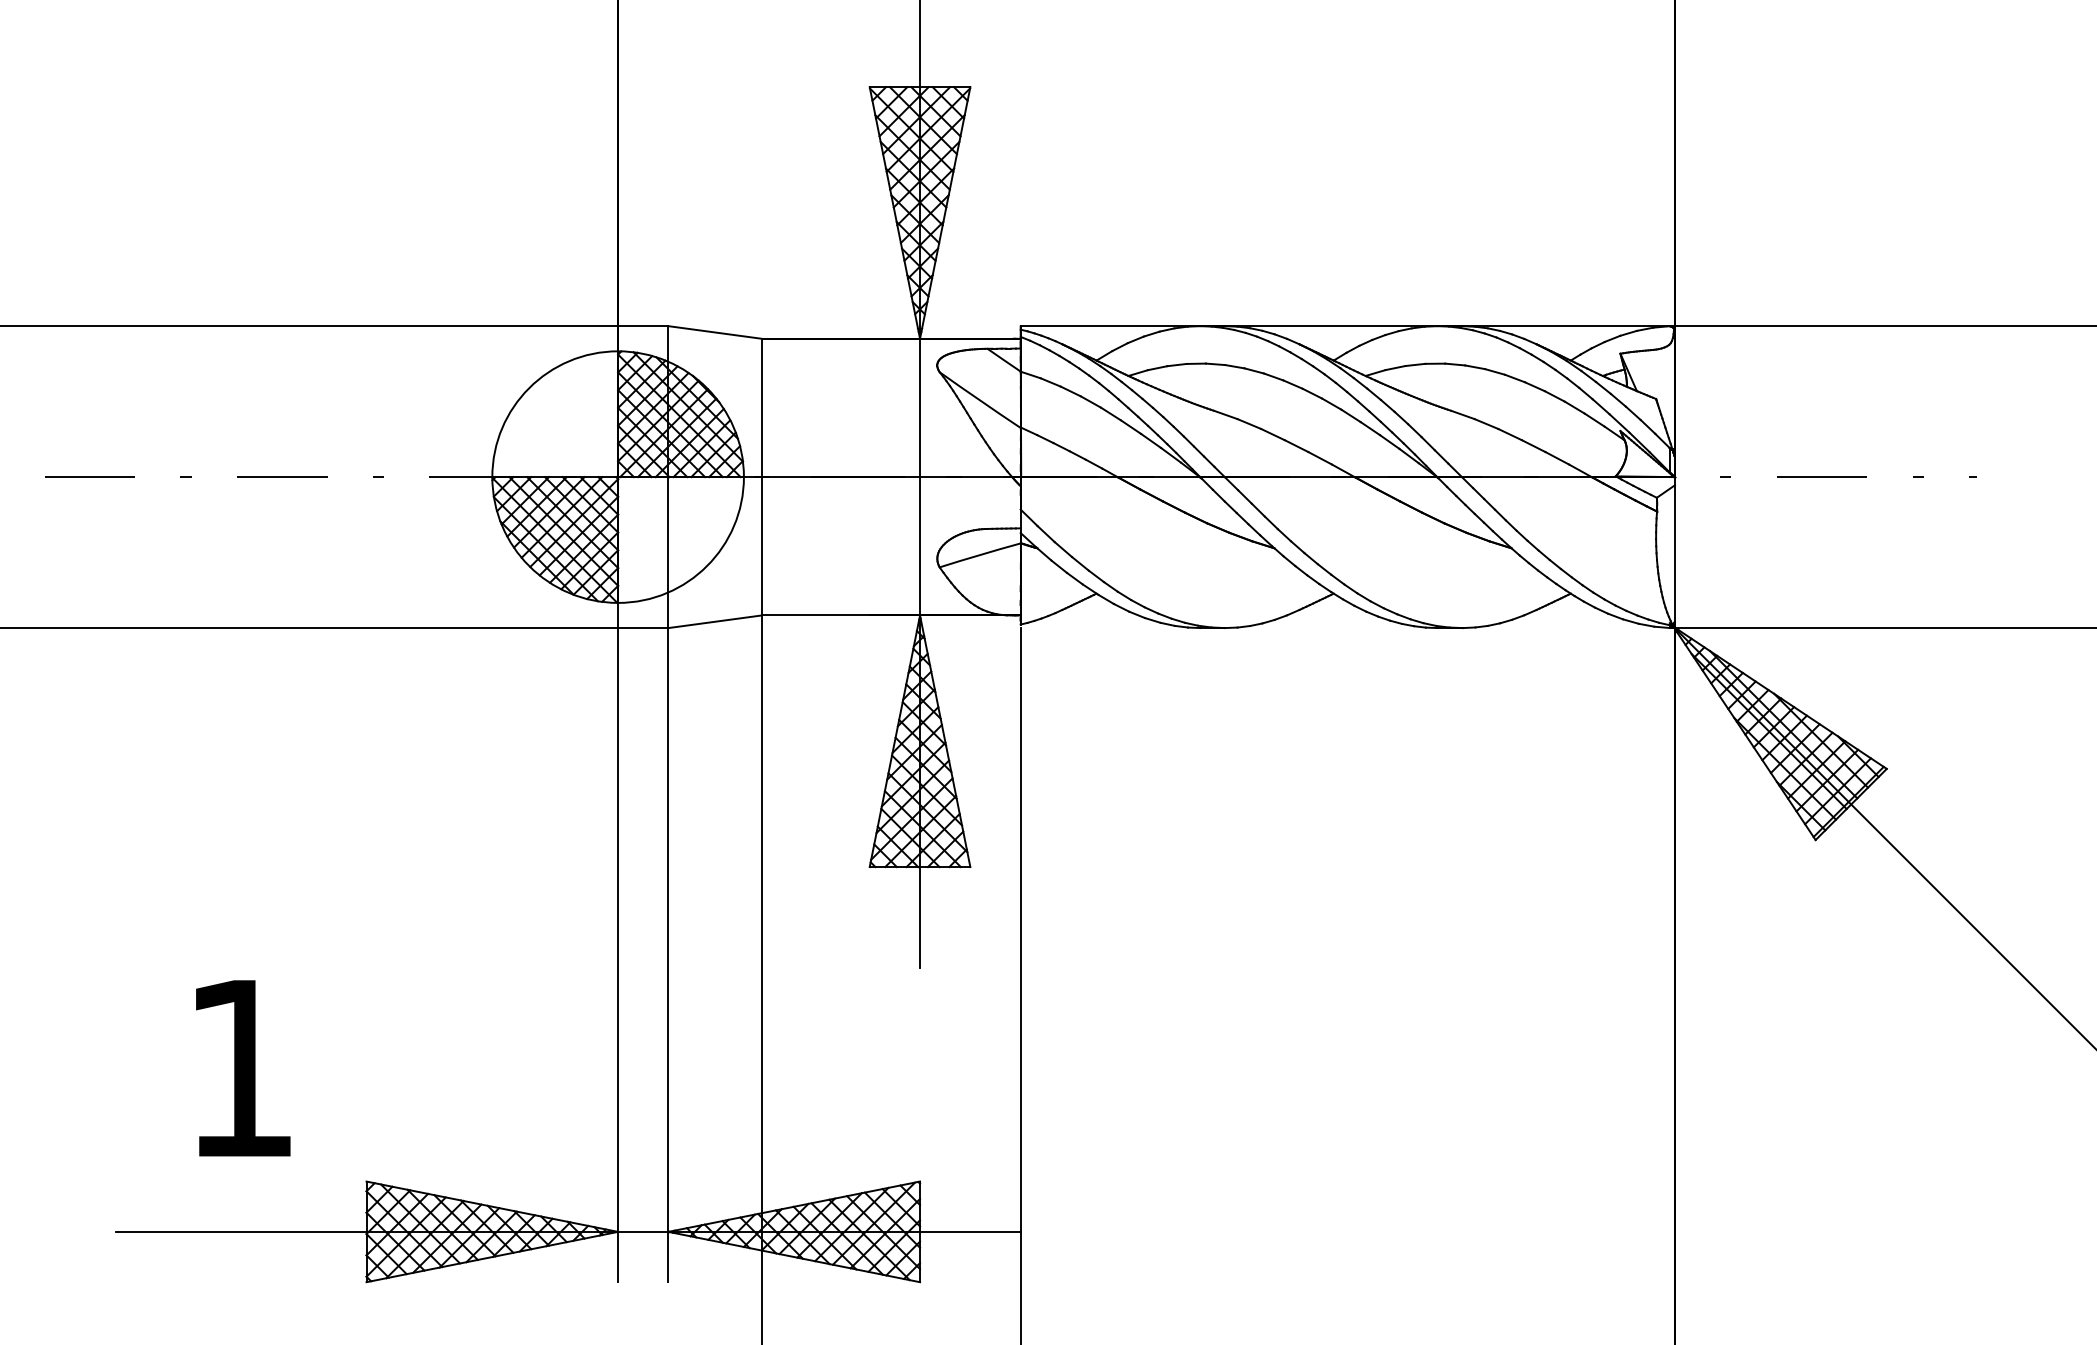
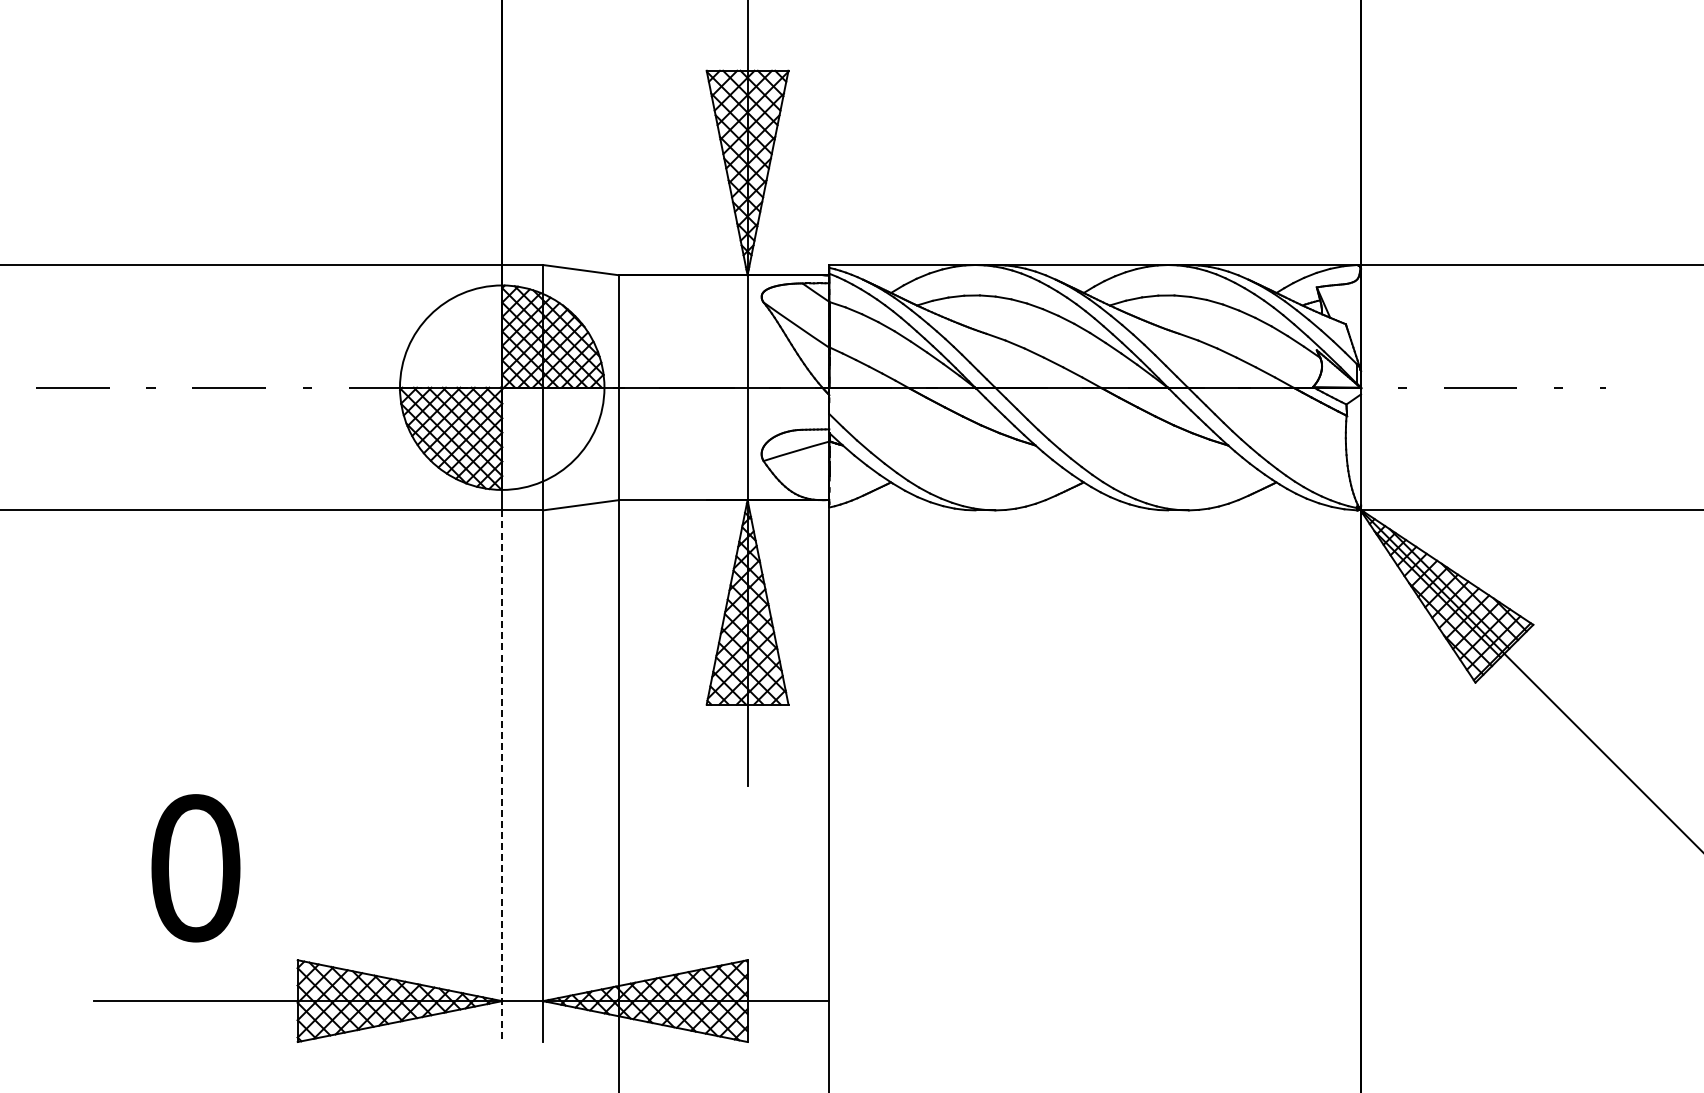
line: (618, 955) -> (502, 776), solid -> dashed
text: (240, 1068) -> (195, 868), 1 -> 0

